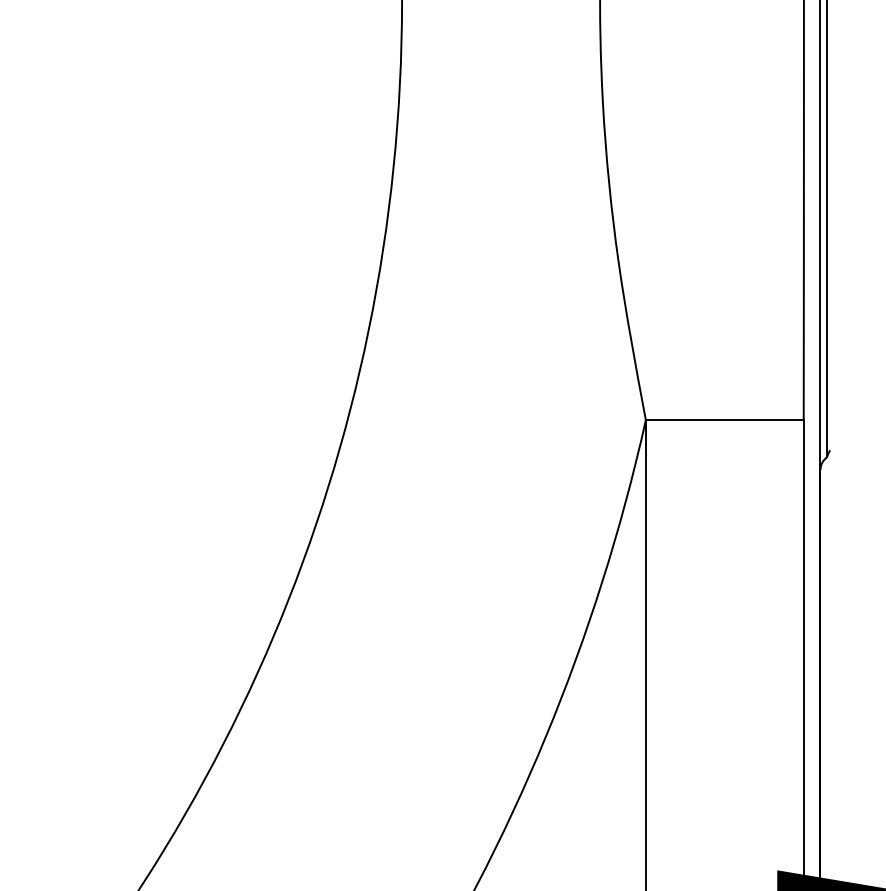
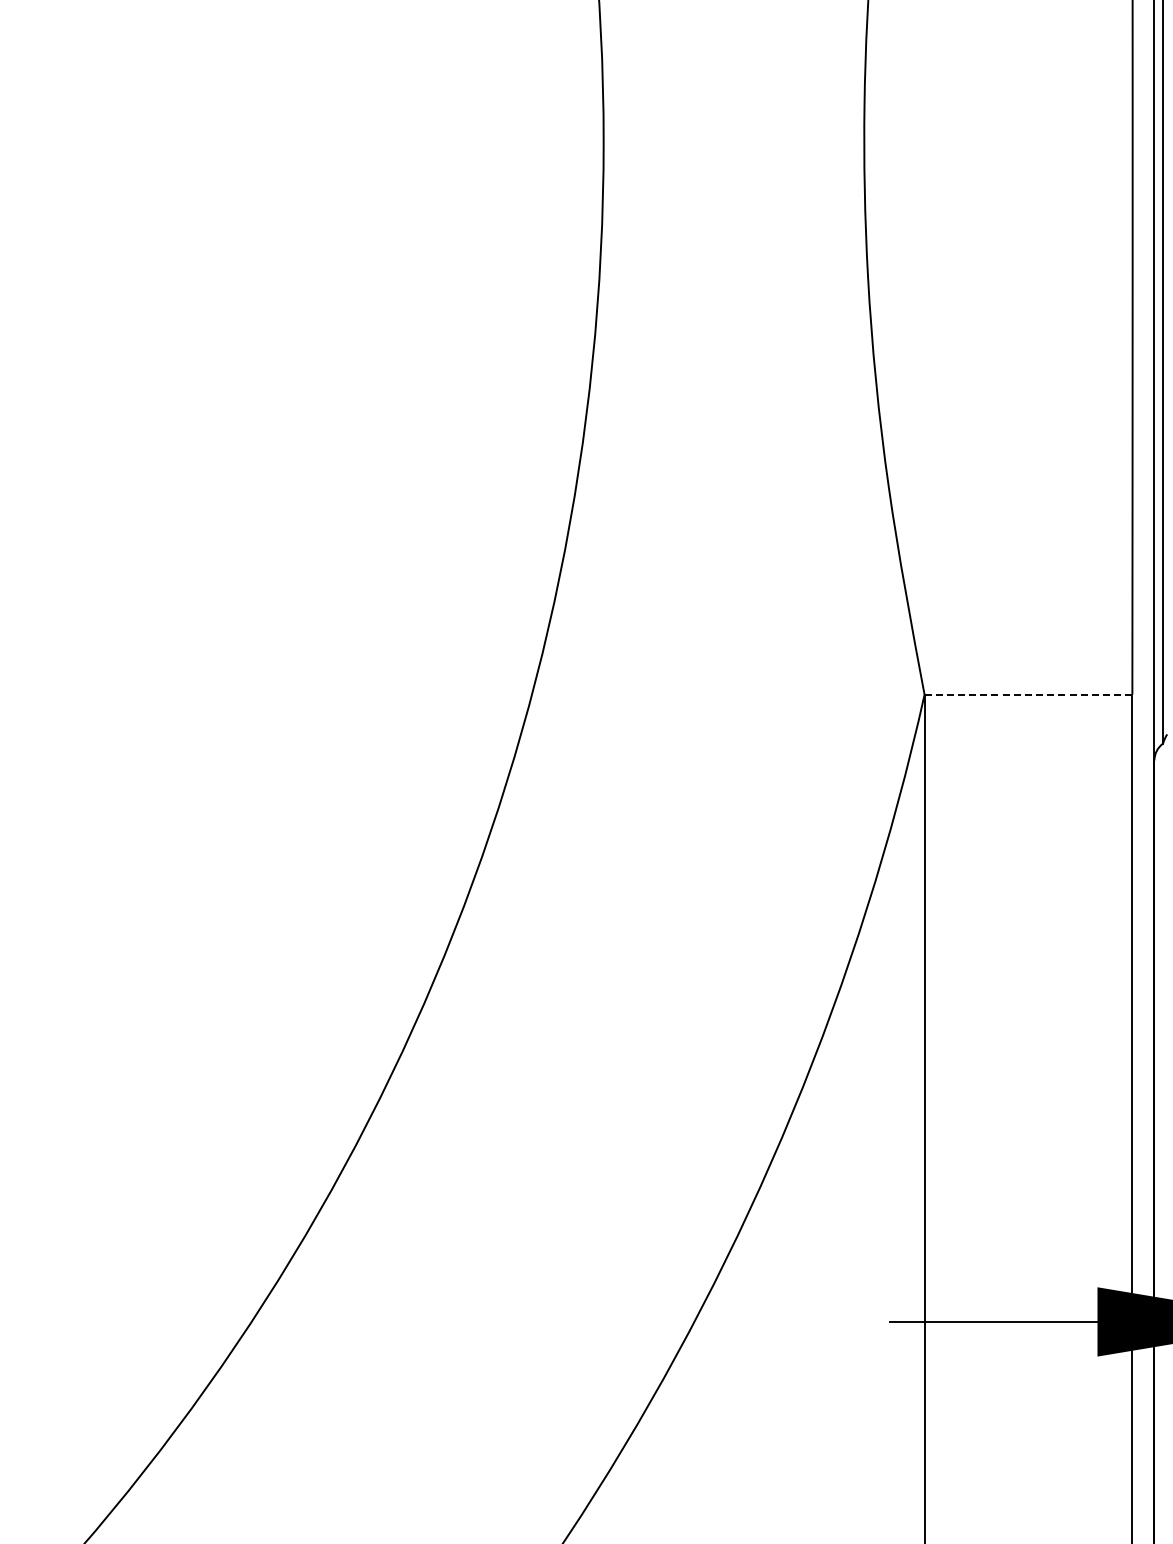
line: (724, 419) -> (1028, 694), solid -> dashed

